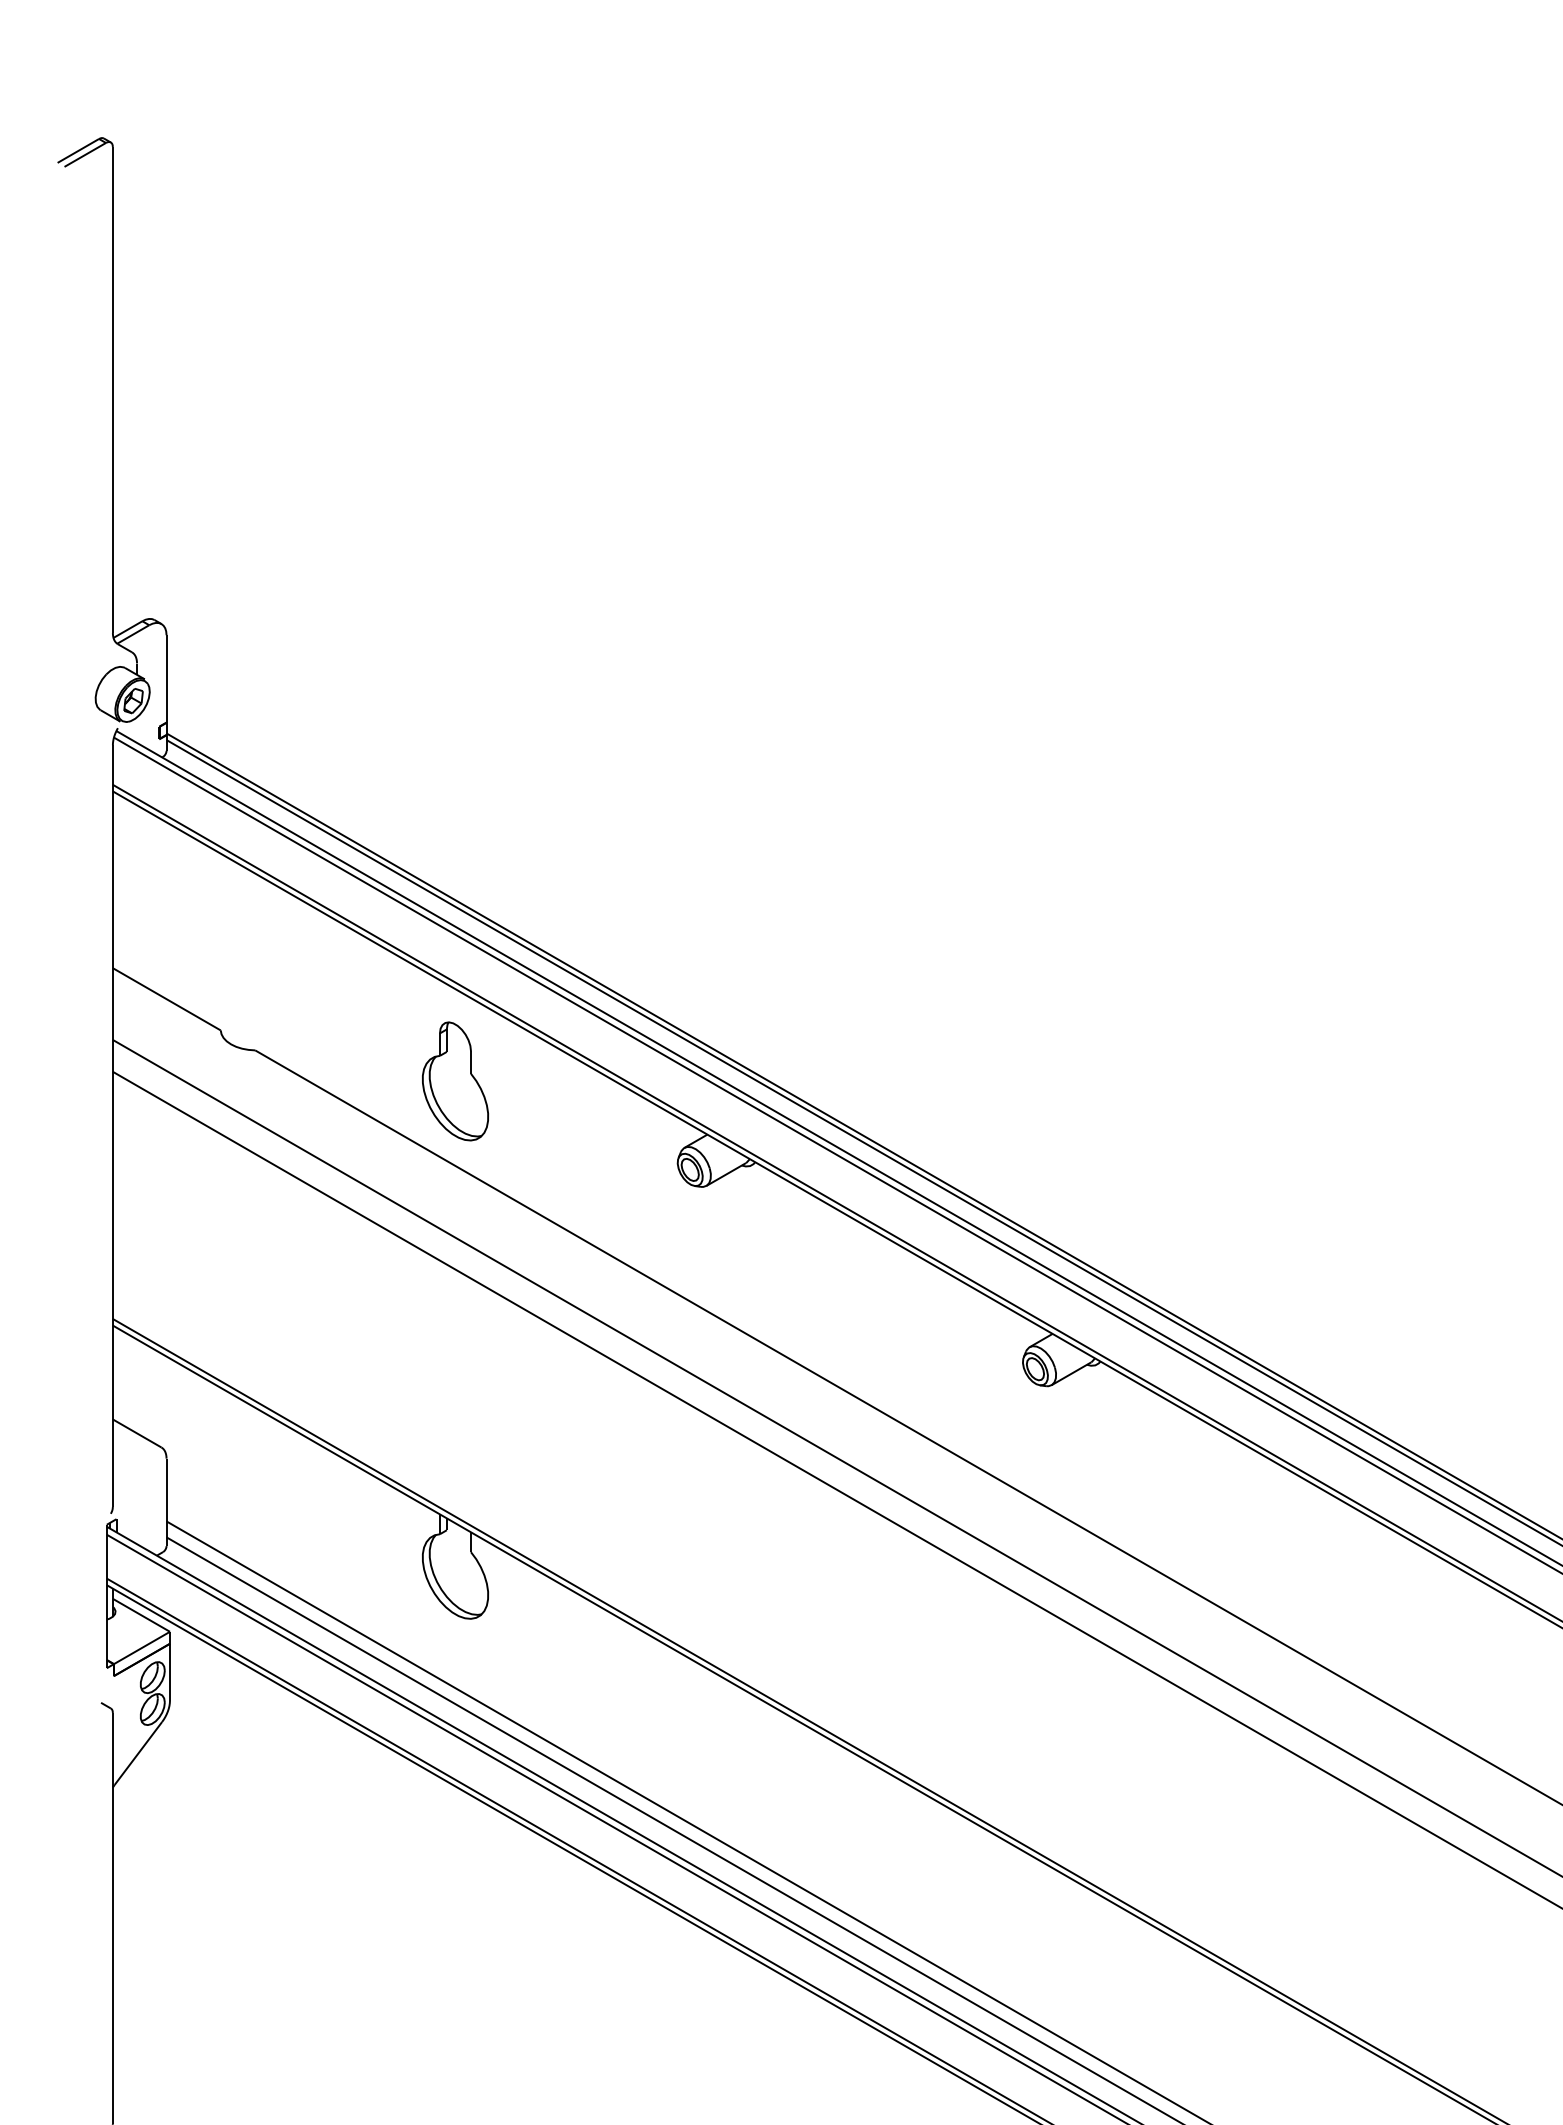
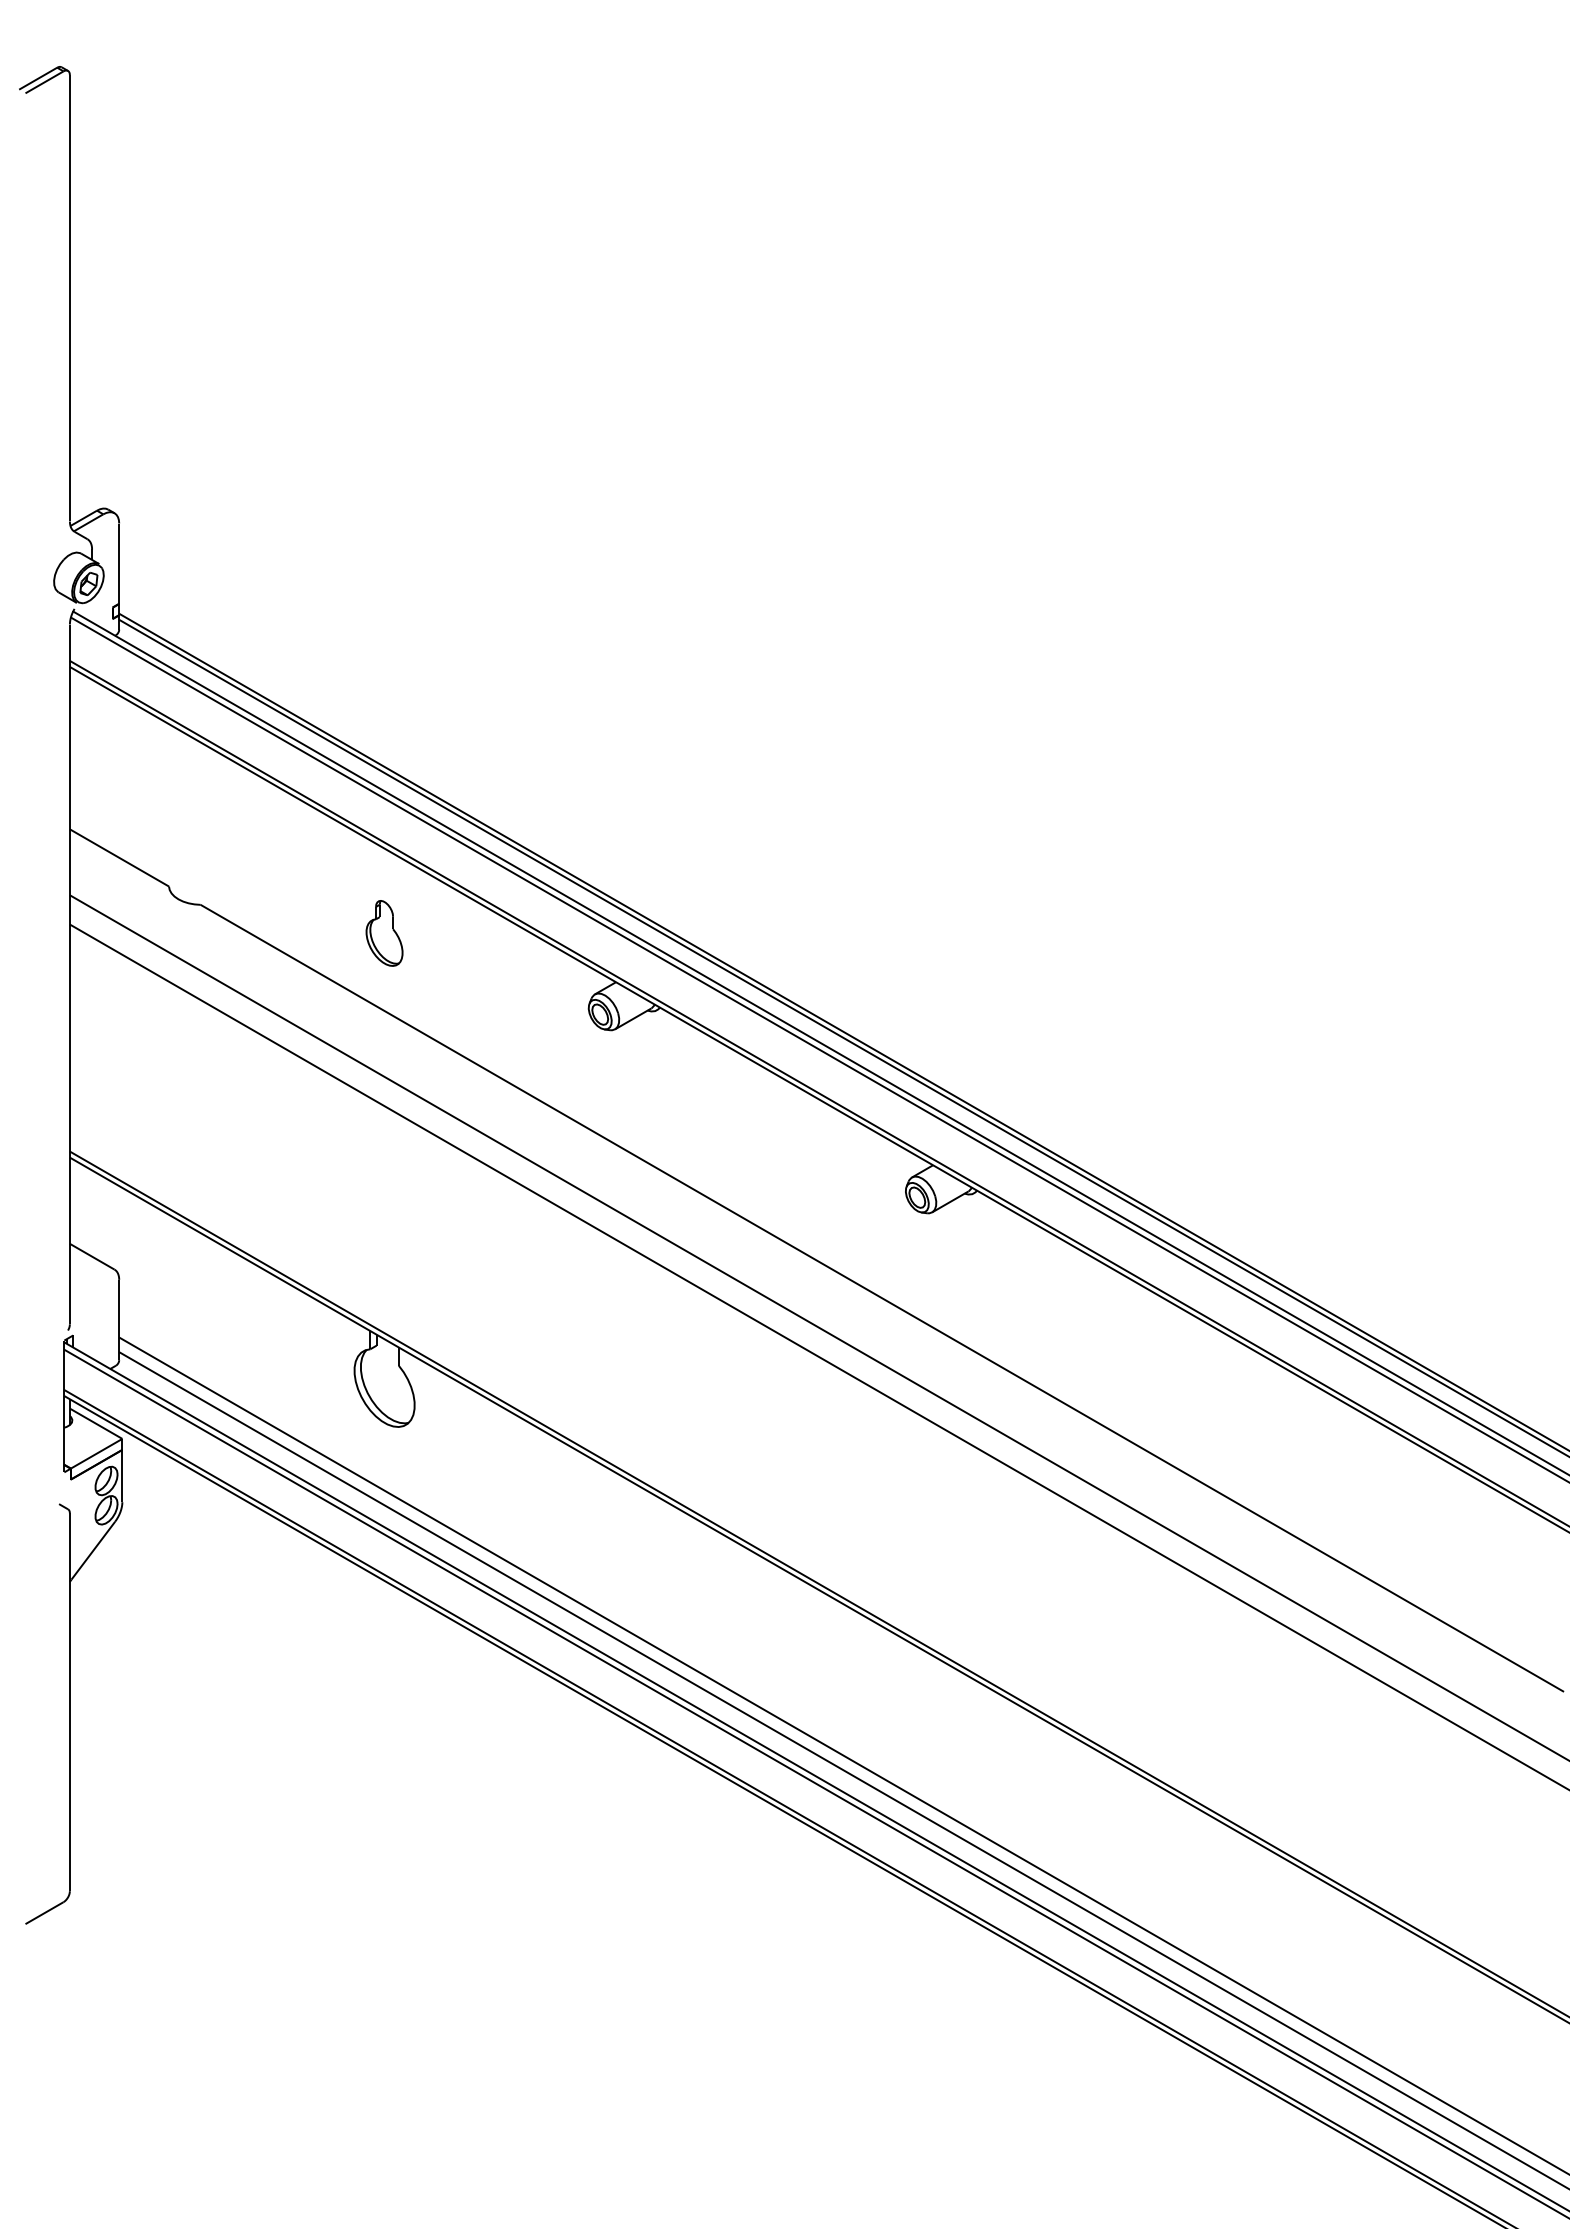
part: (455, 1081) -> (384, 933), size x0.6

